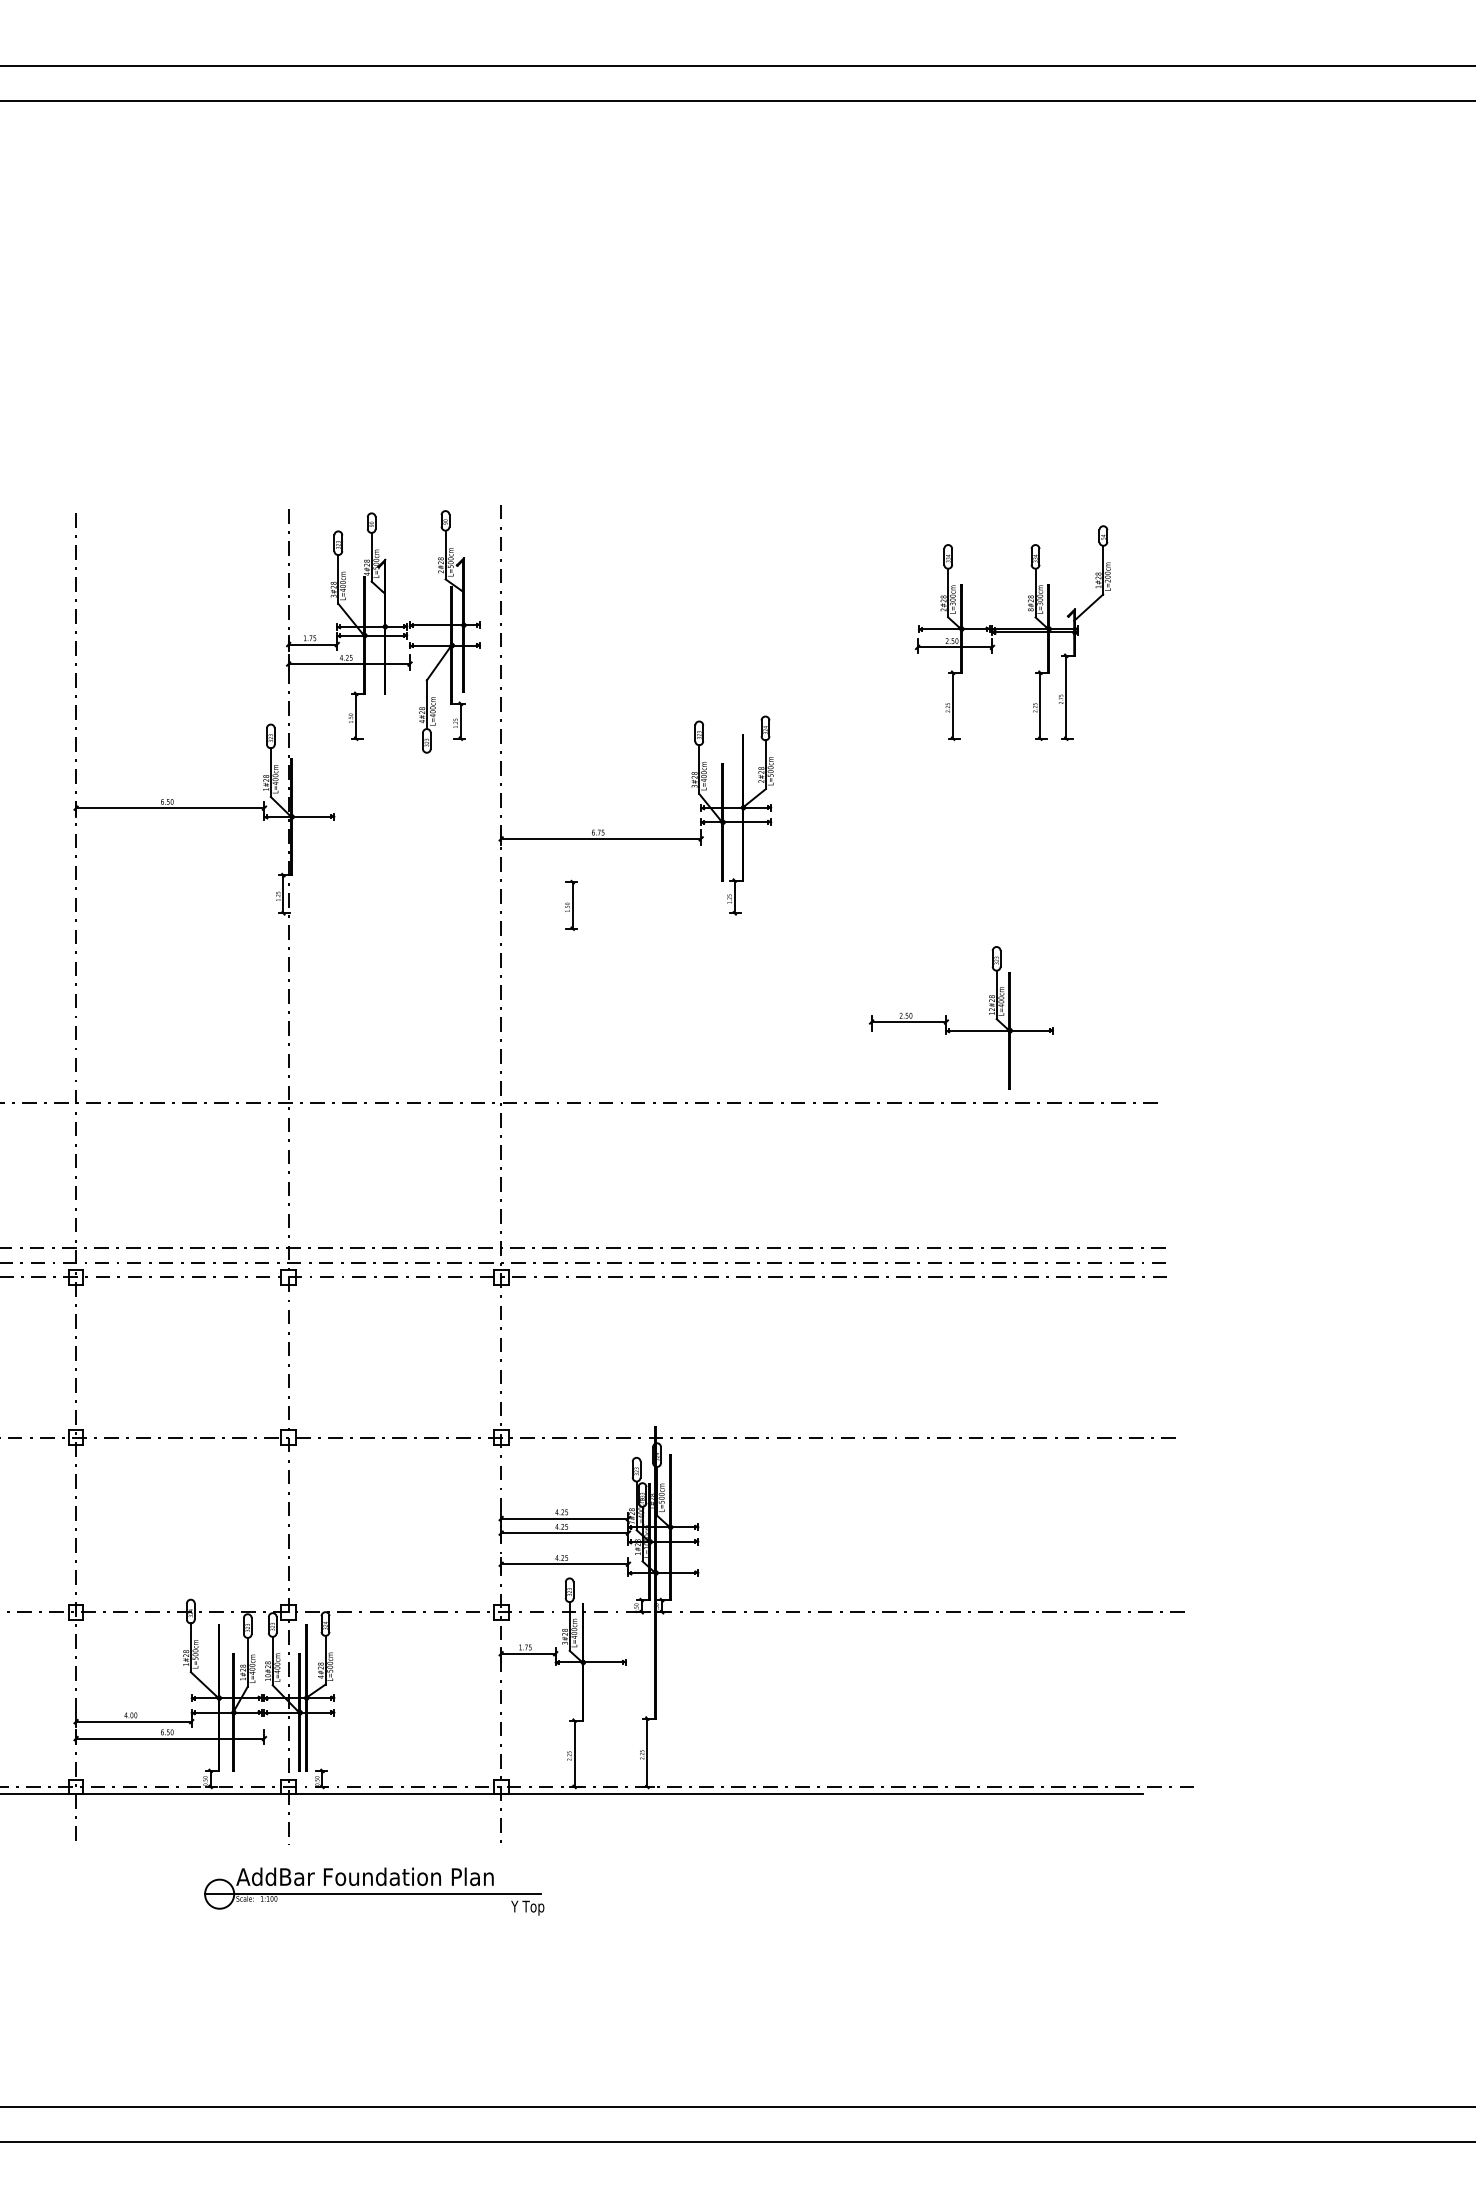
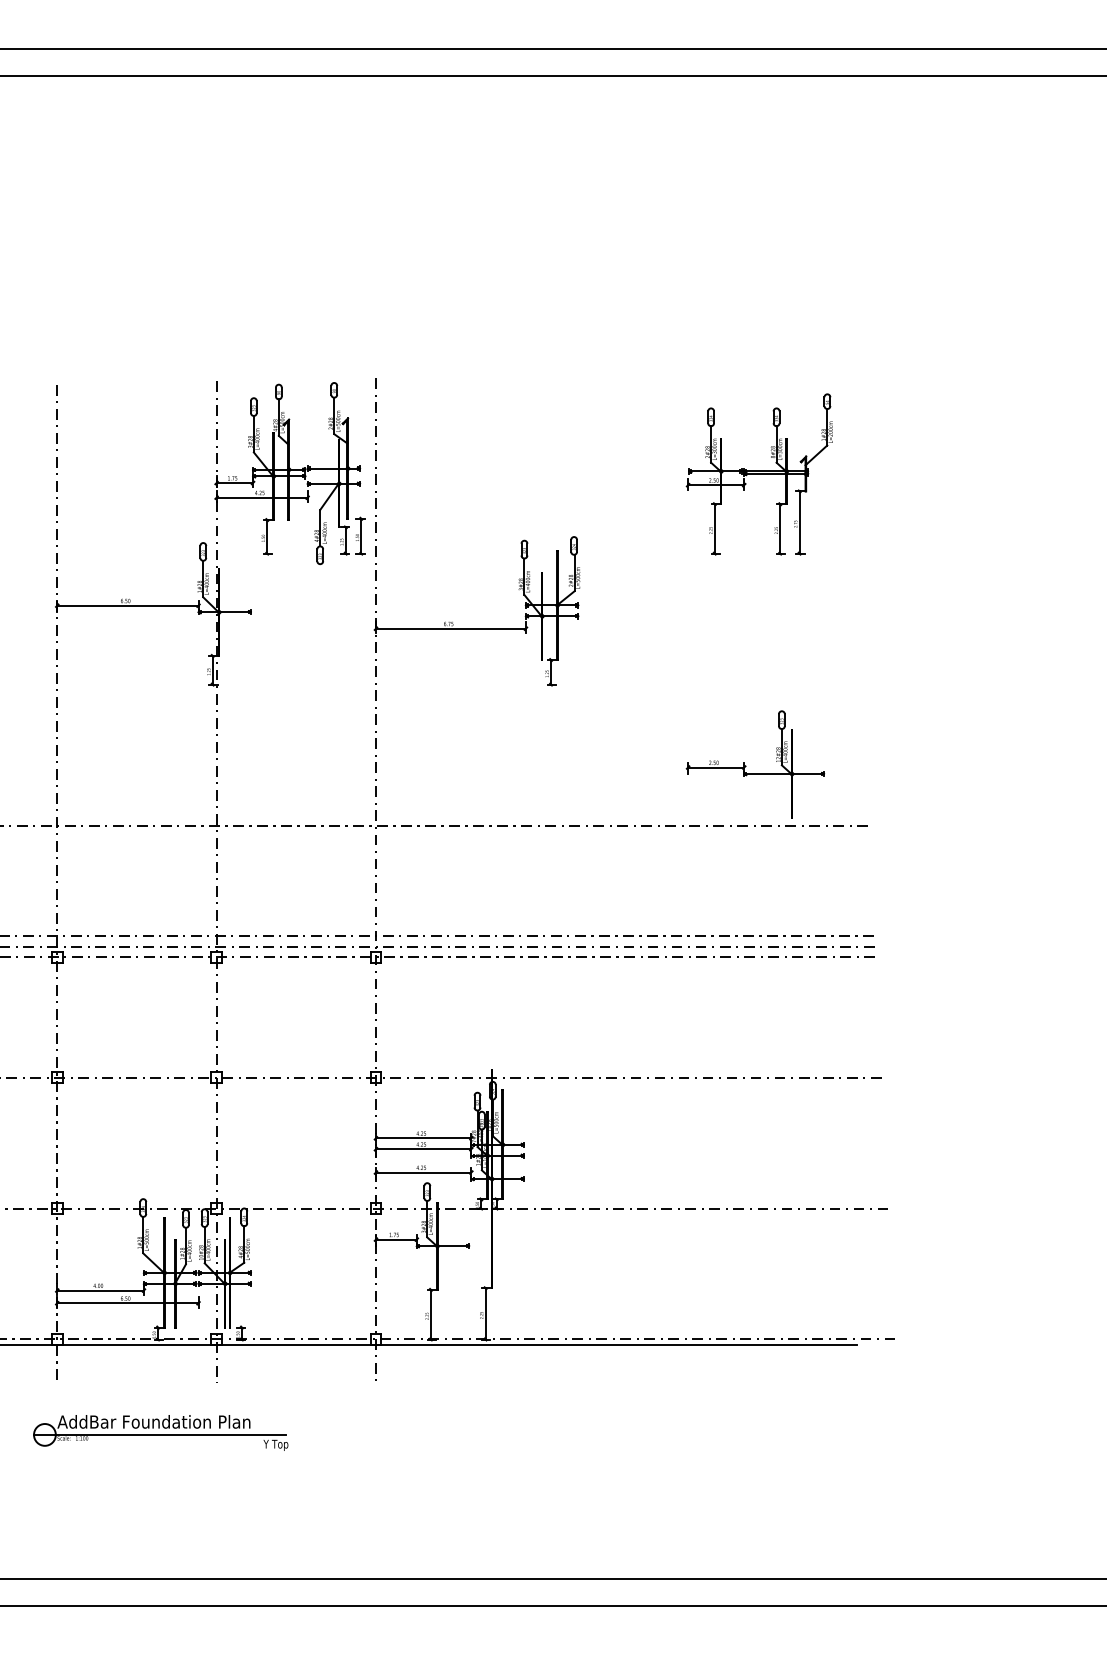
part: (571, 904) -> (360, 535), moved
part: (949, 1020) -> (746, 766), moved
part: (374, 1891) -> (161, 1432), moved

